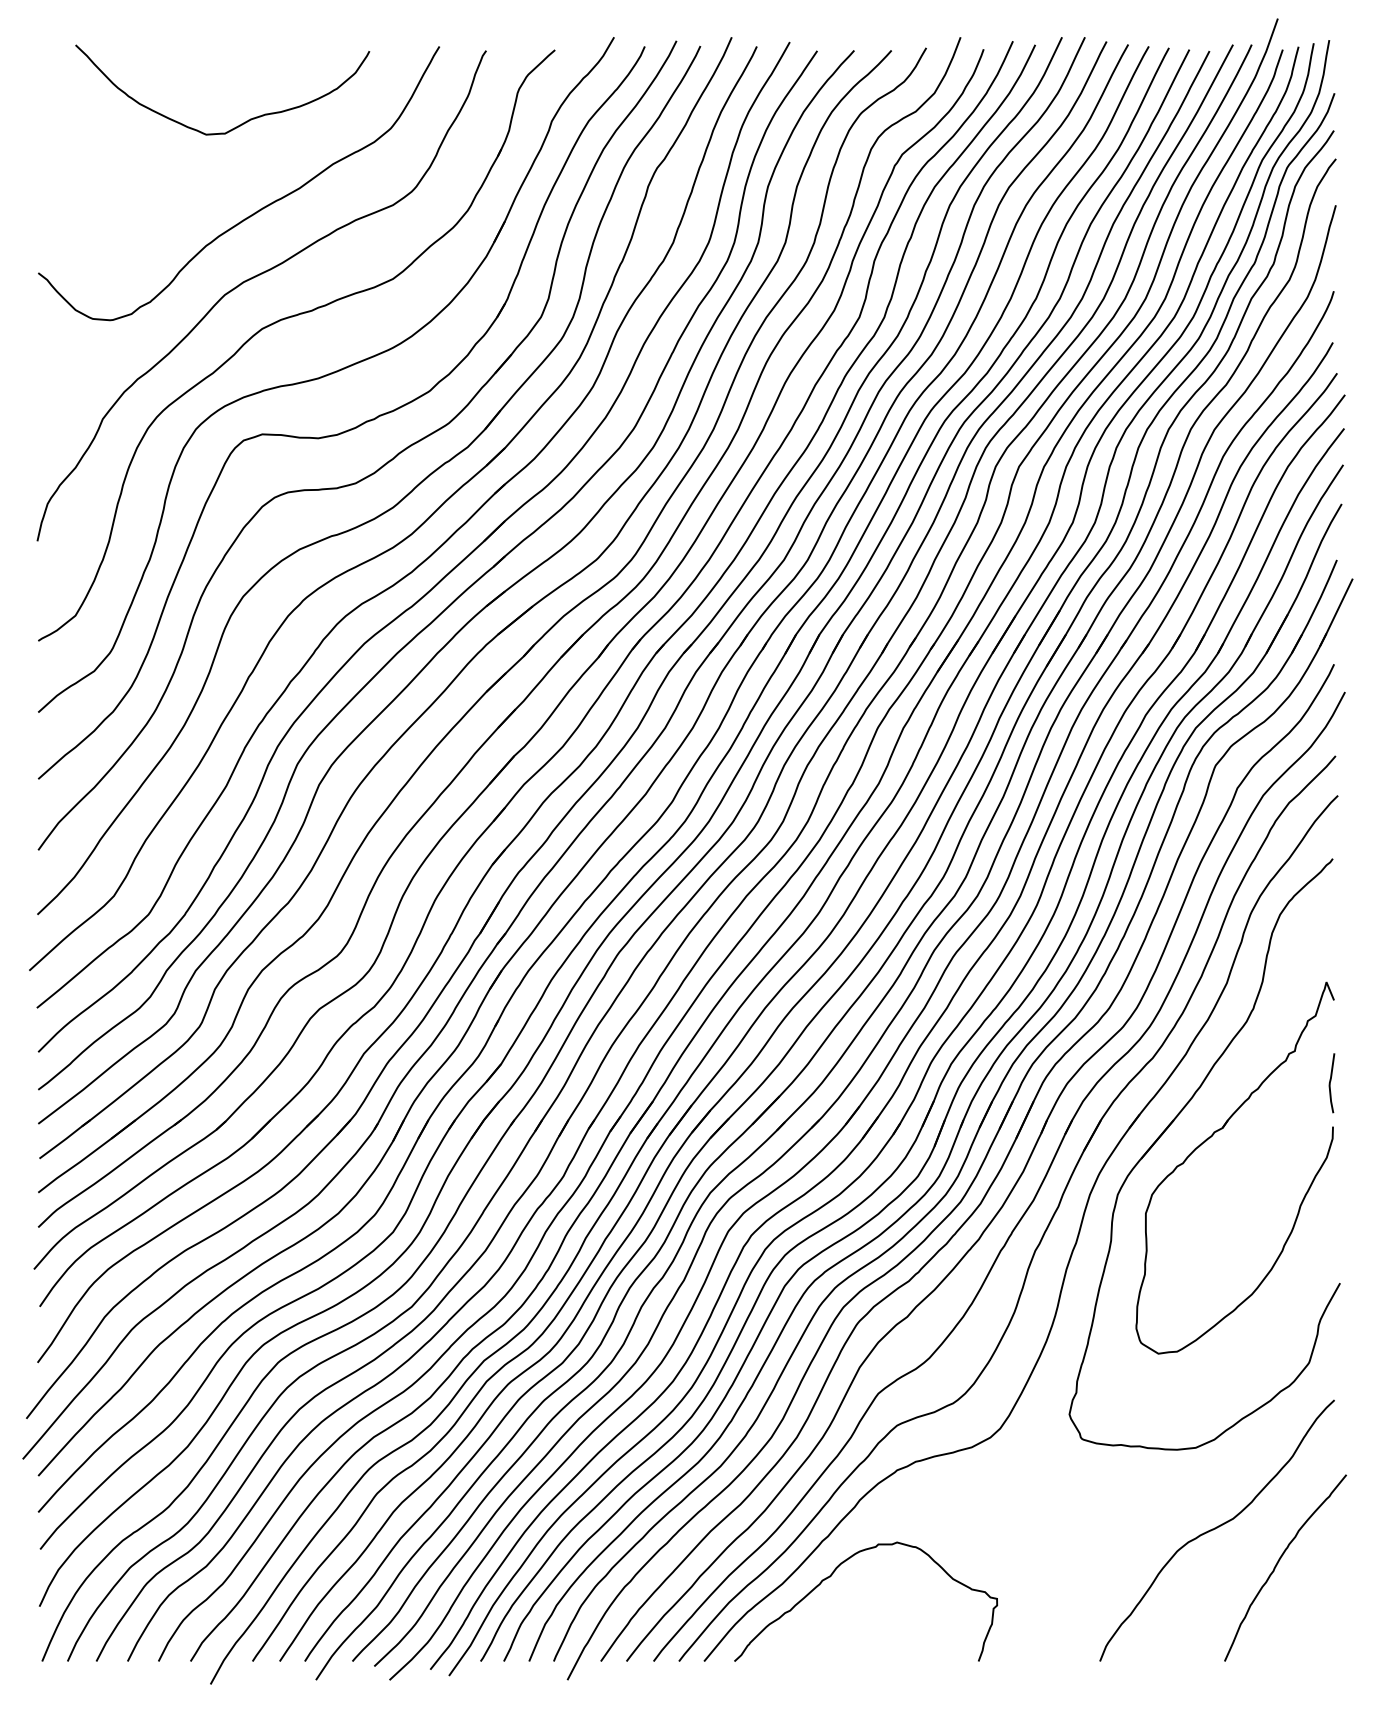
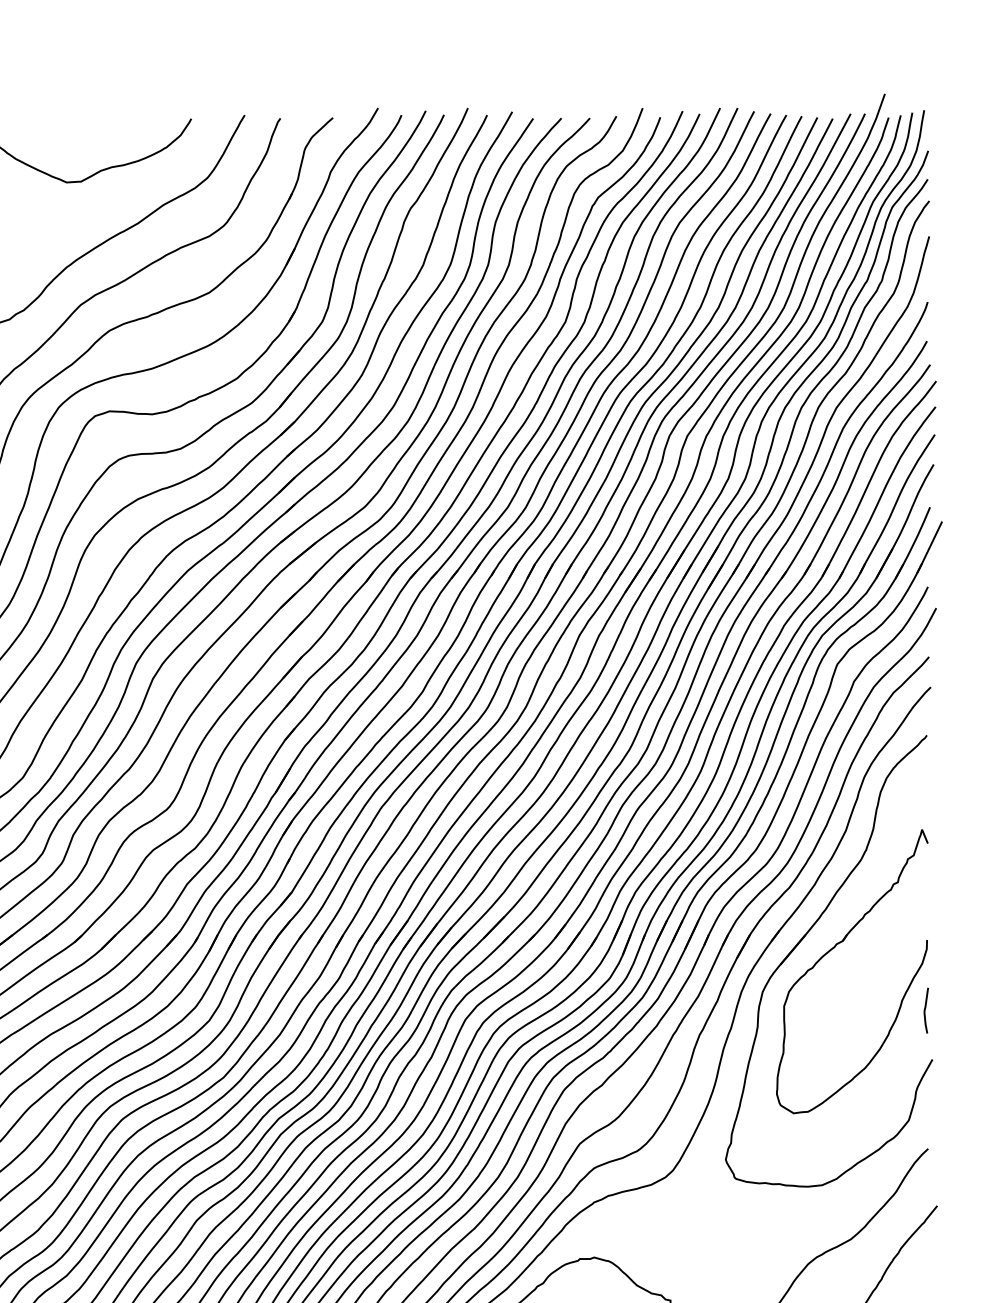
curve: (1330, 1083) -> (925, 1010), moved

